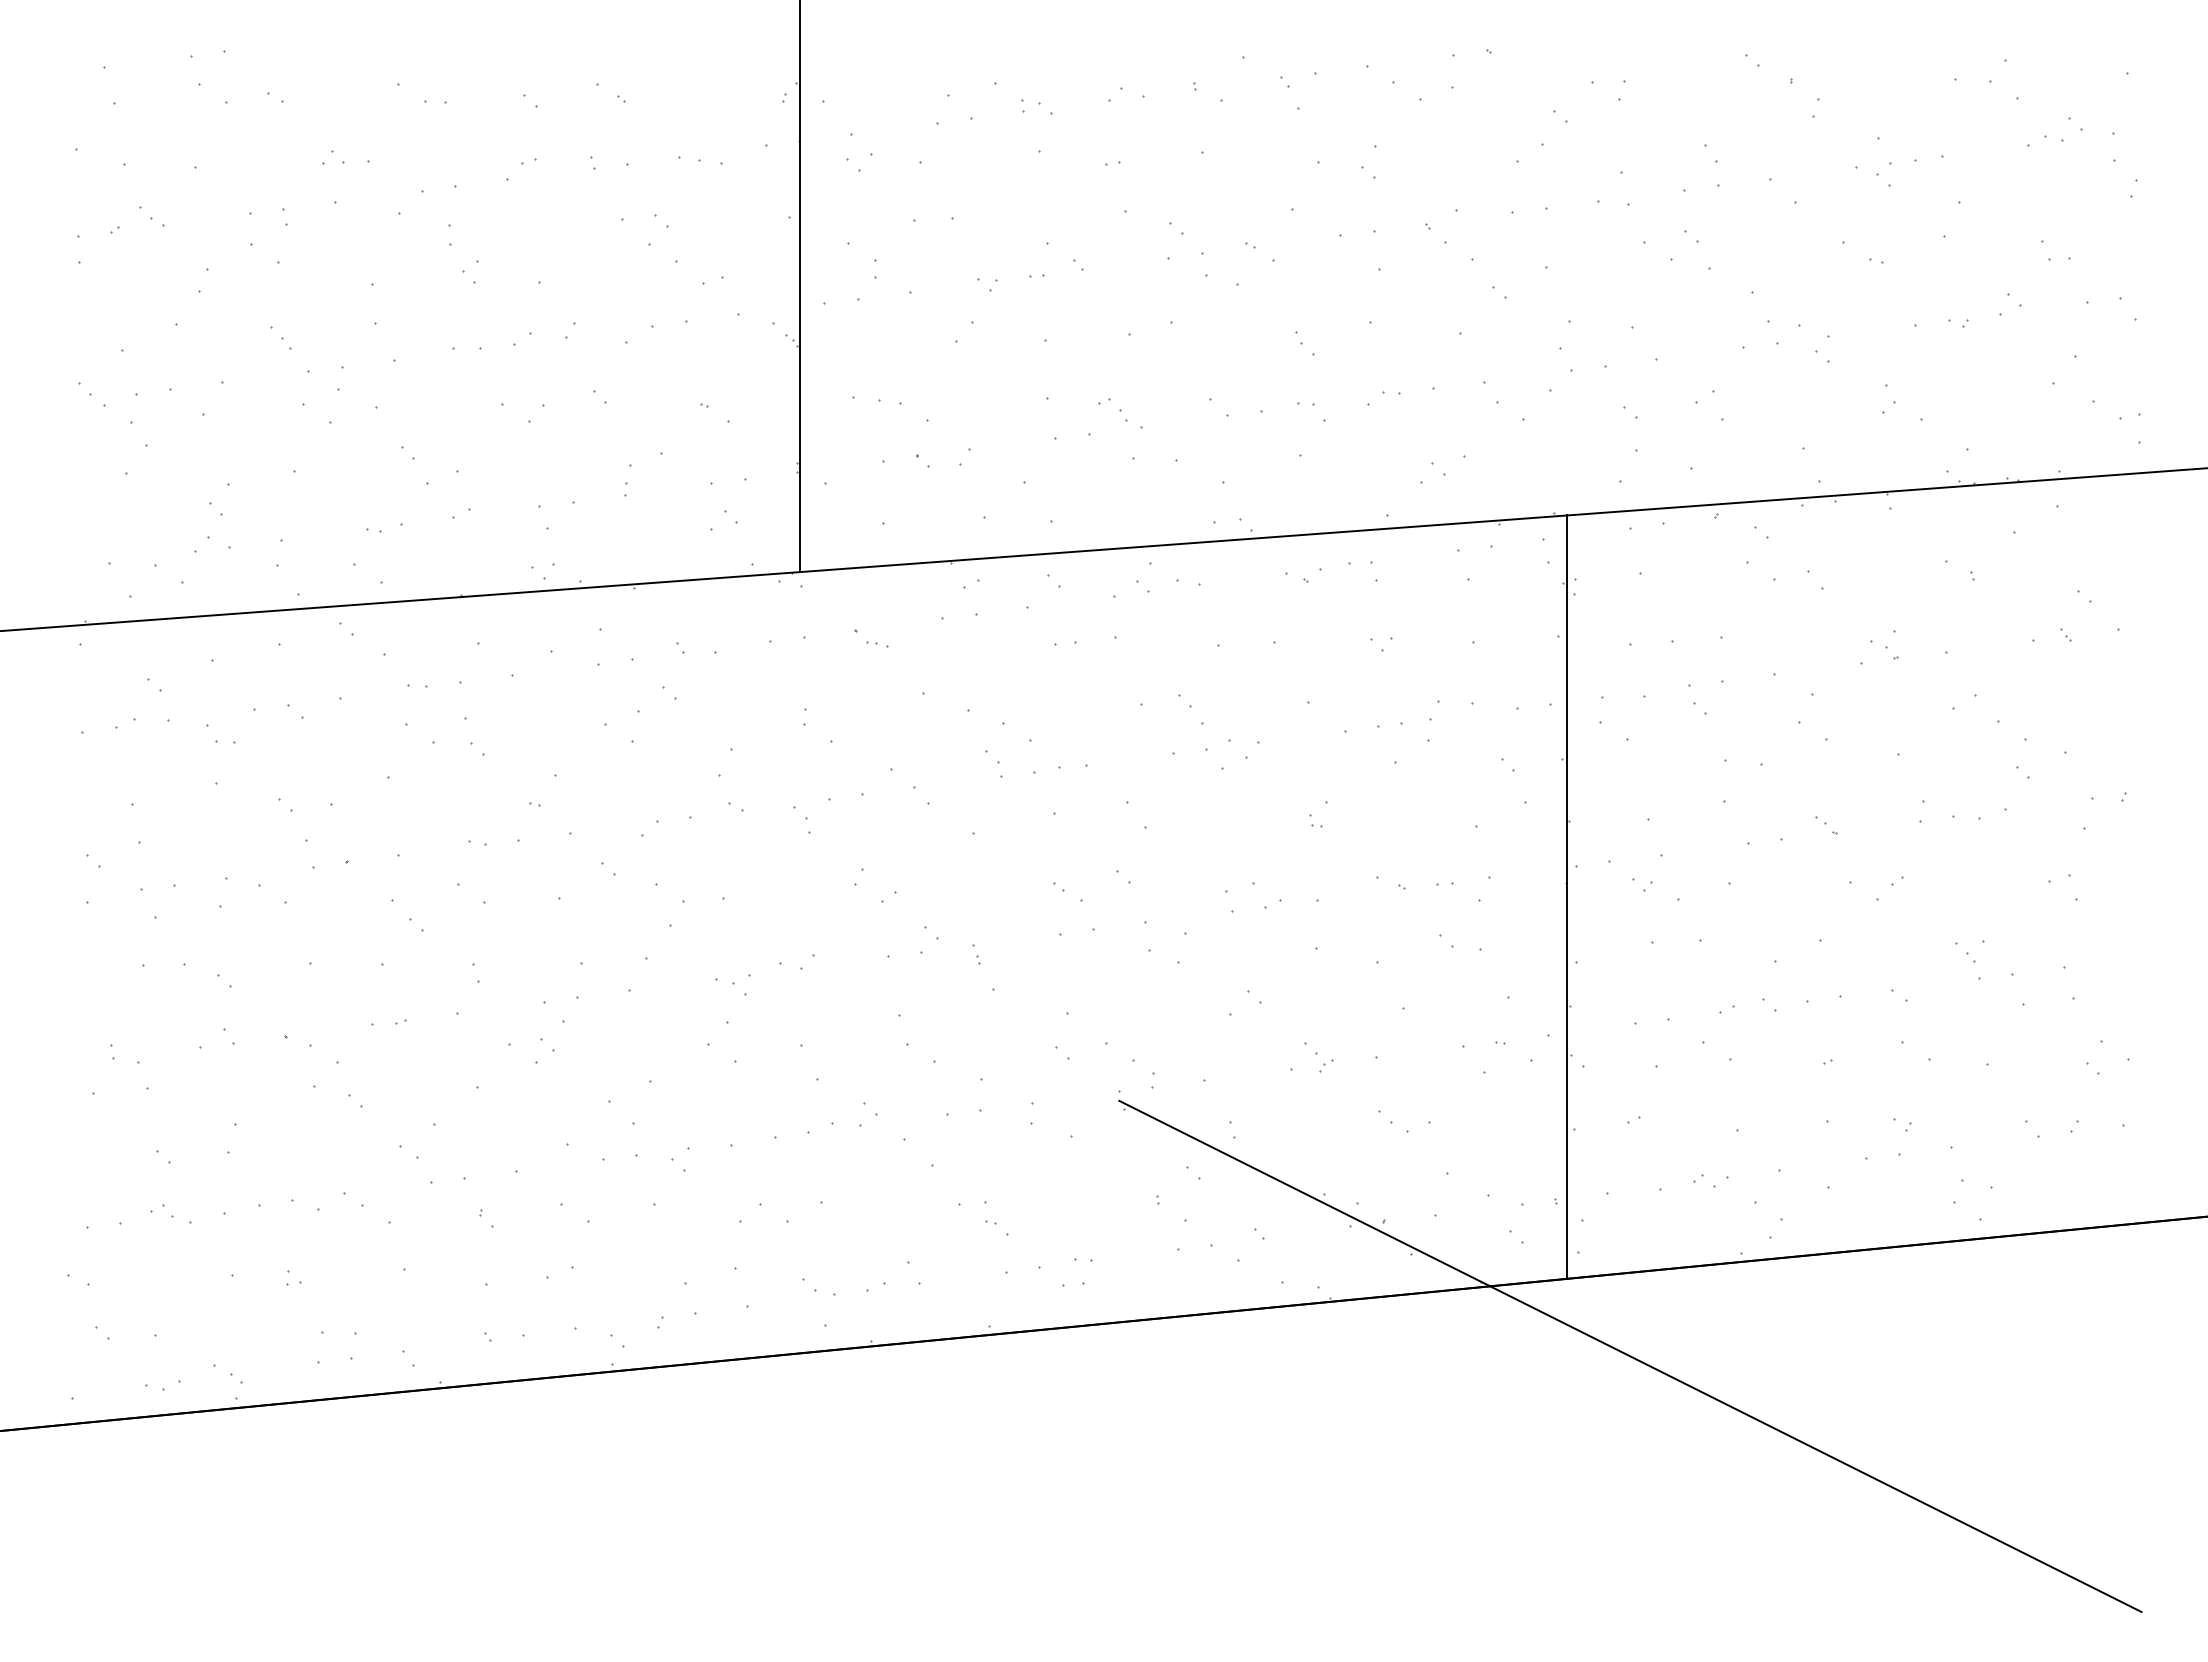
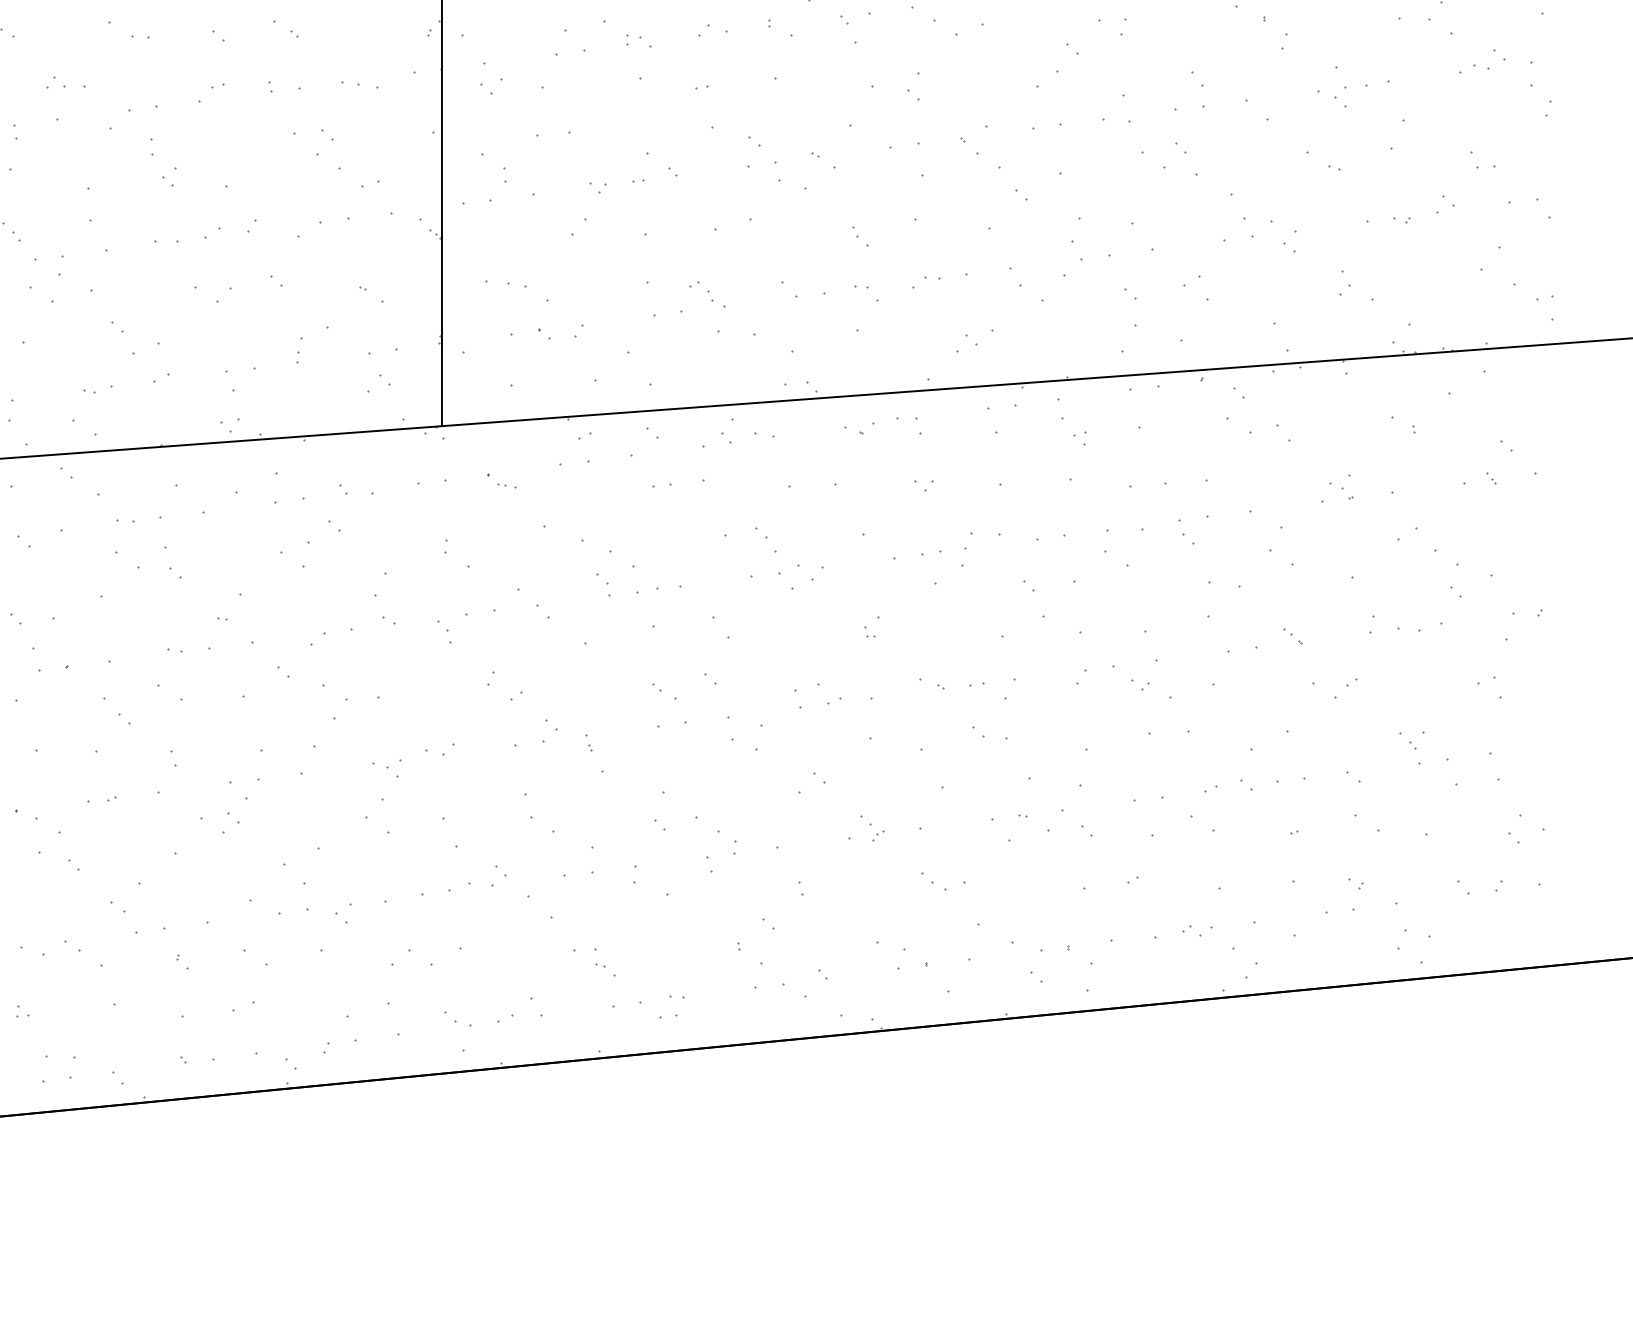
line: (1566, 896) -> (1077, 695), removed
line: (1630, 1356) -> (1130, 1076), removed

